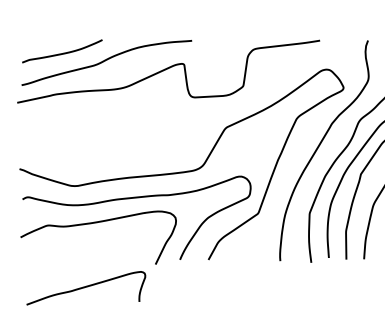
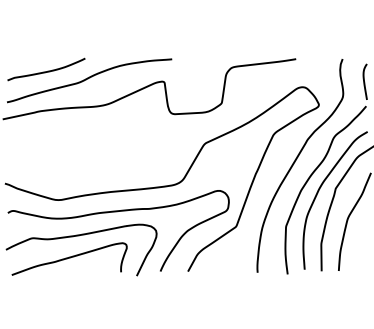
curve: (86, 287) -> (69, 258), moved

